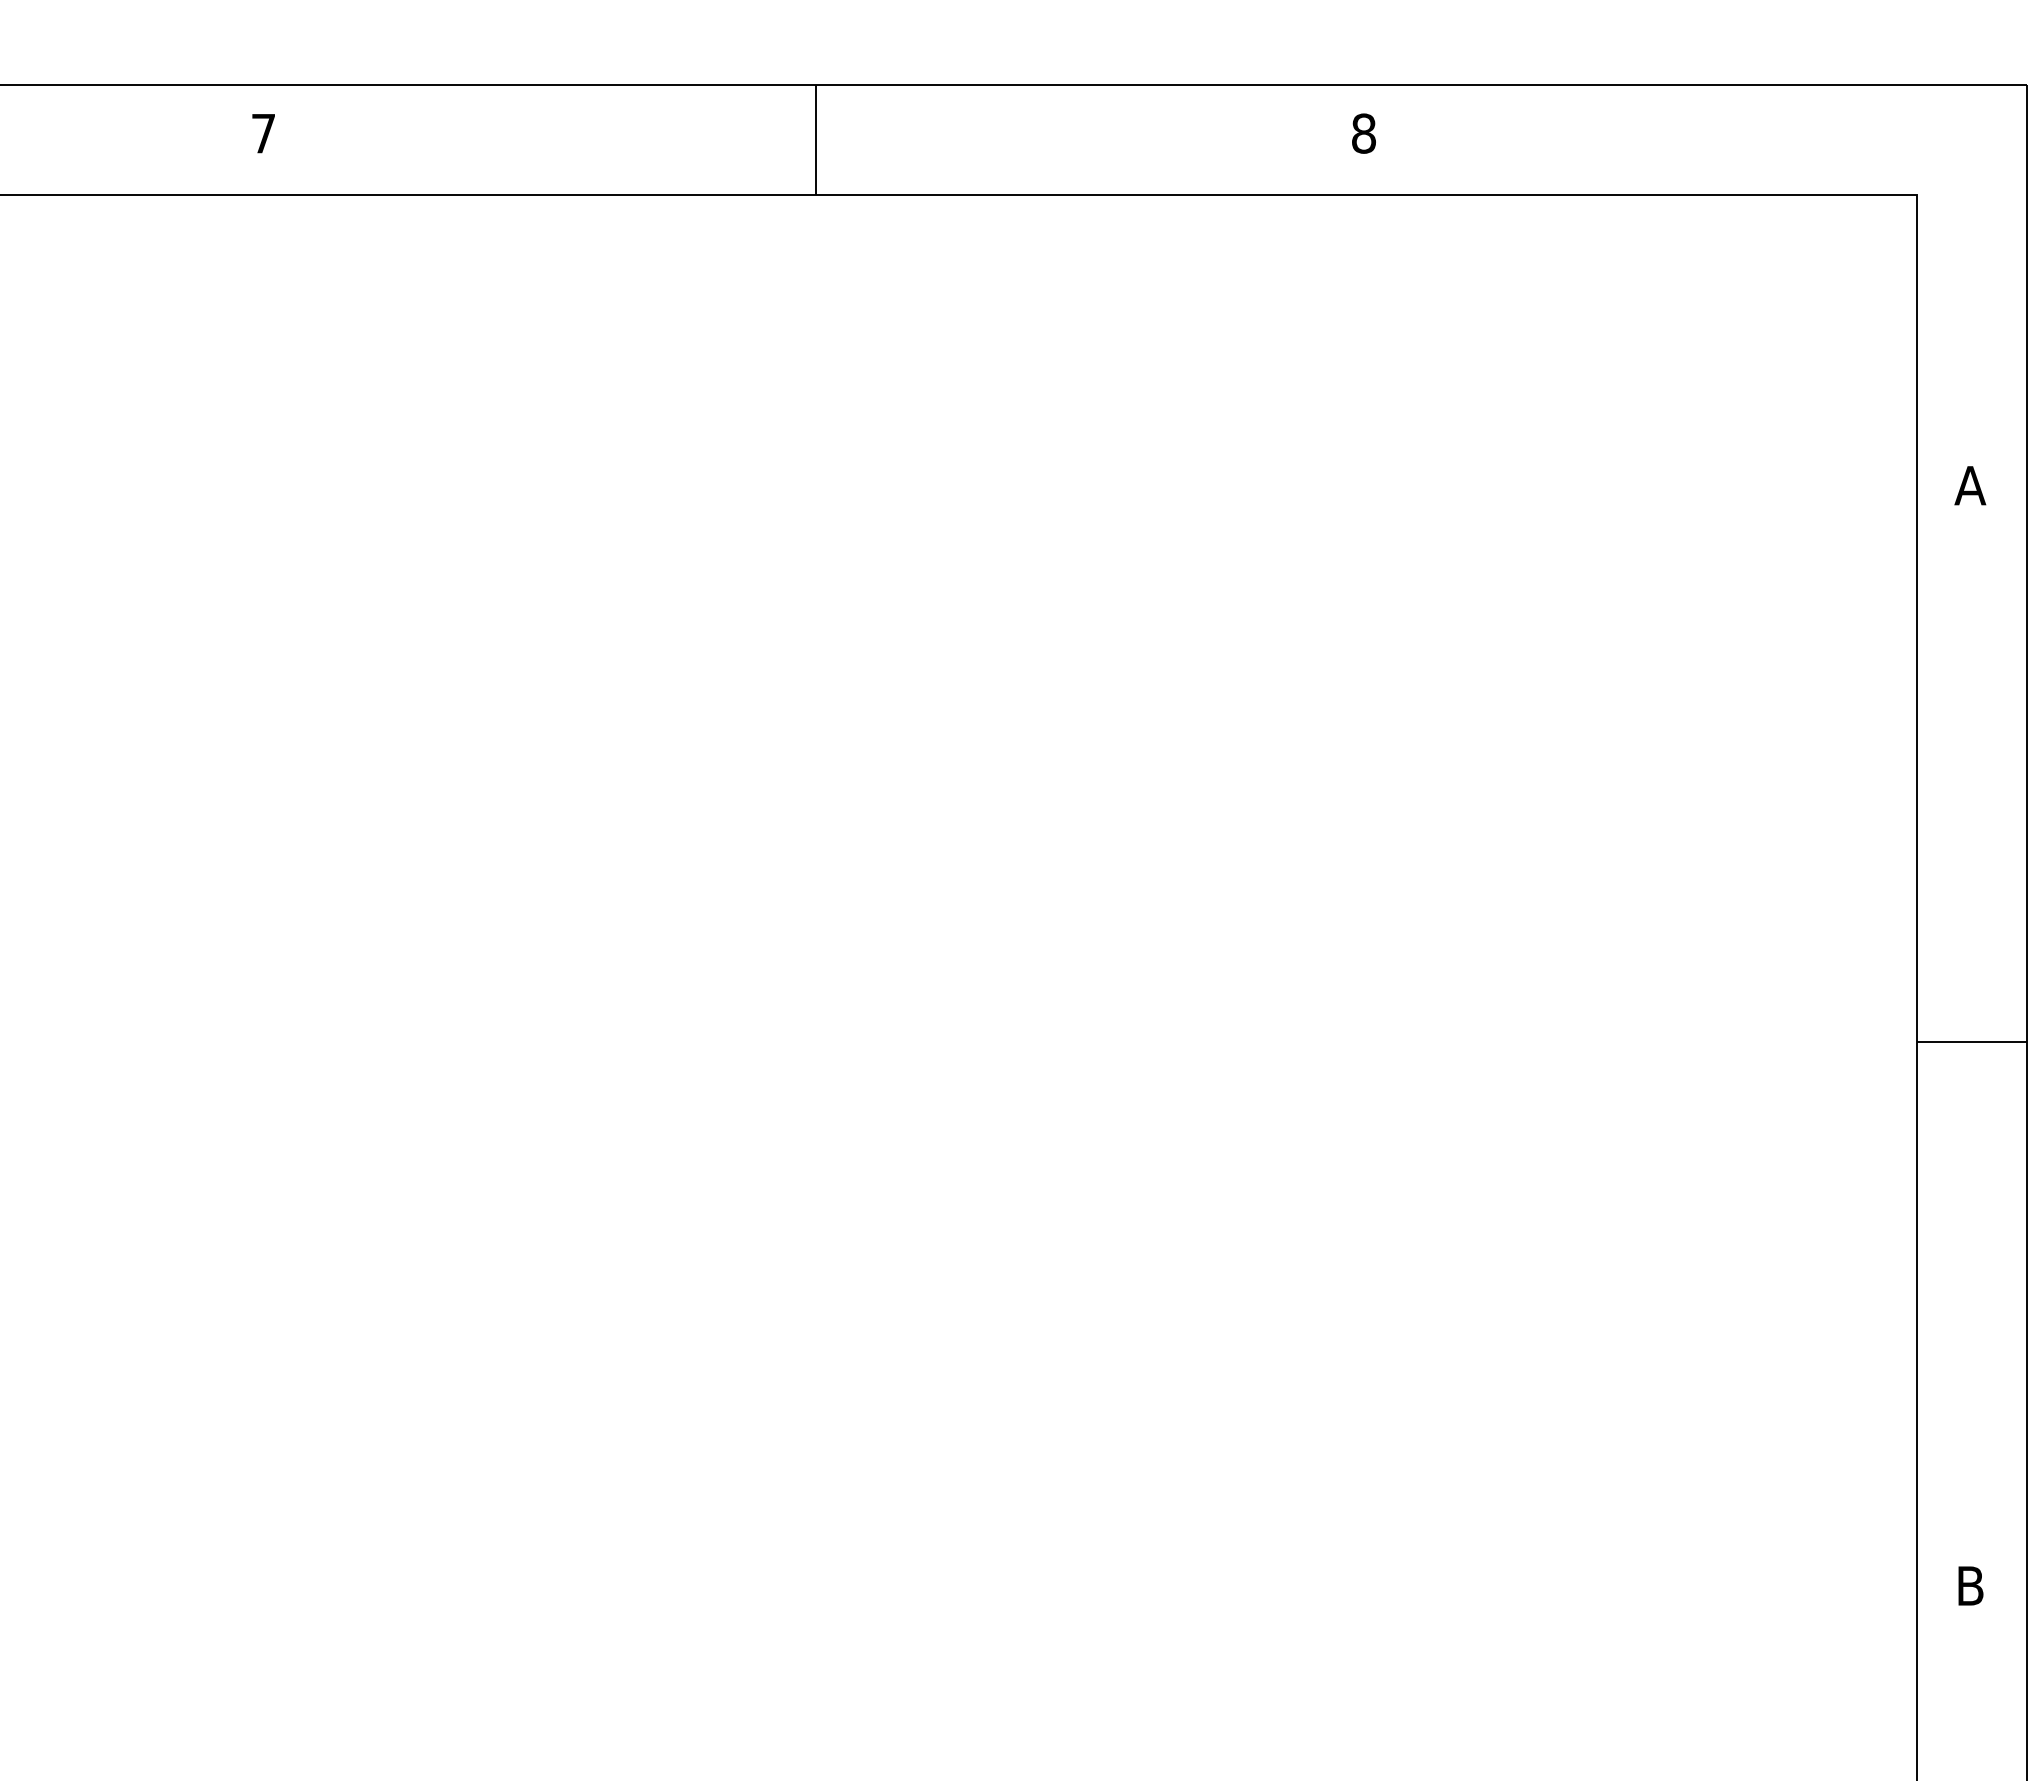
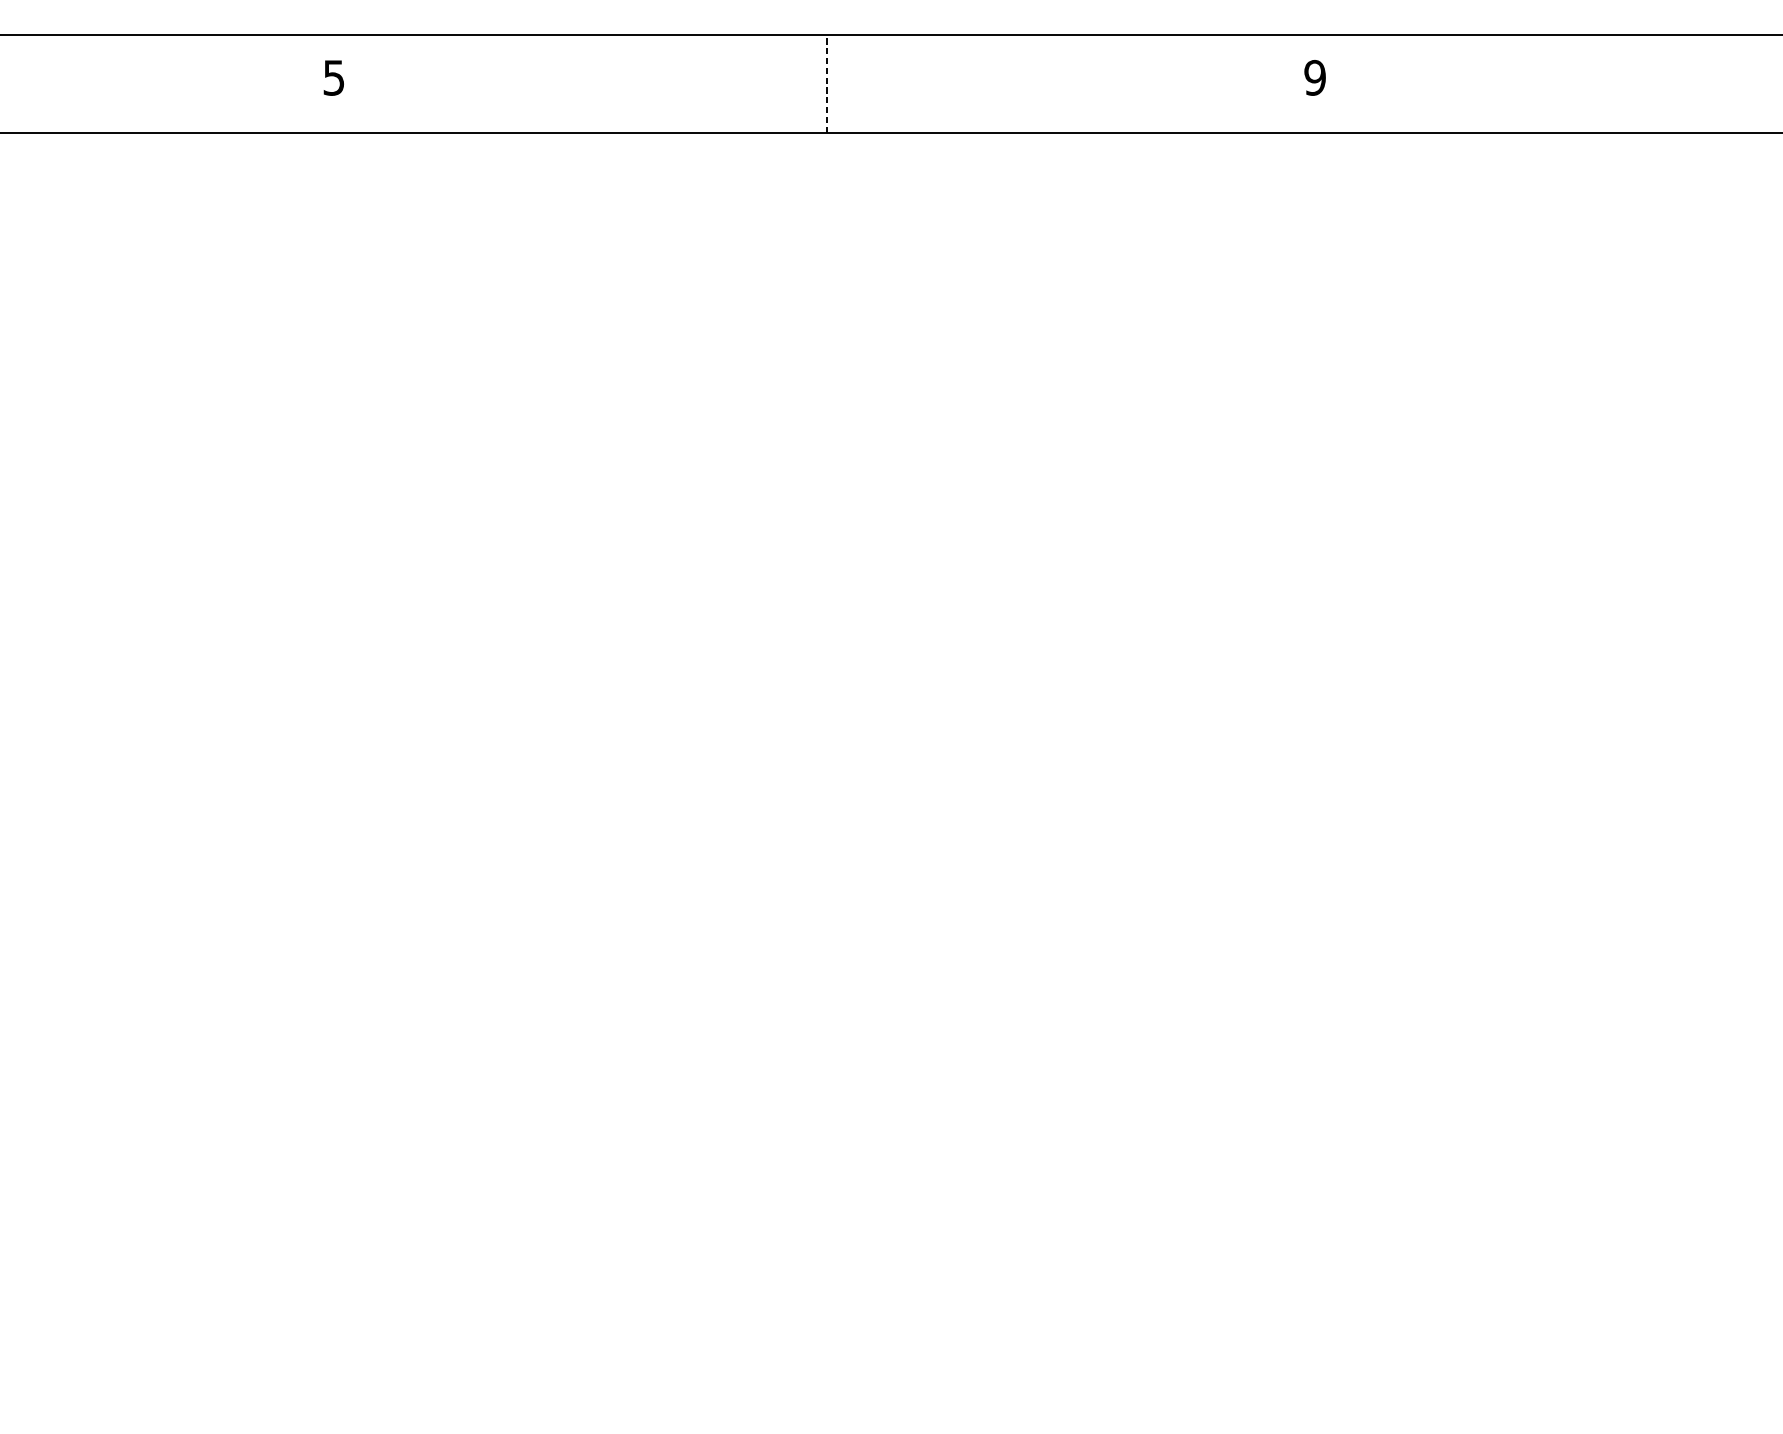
text: (263, 133) -> (333, 77), 7 -> 5
text: (1363, 133) -> (1314, 77), 8 -> 9
line: (816, 139) -> (827, 83), solid -> dashed

